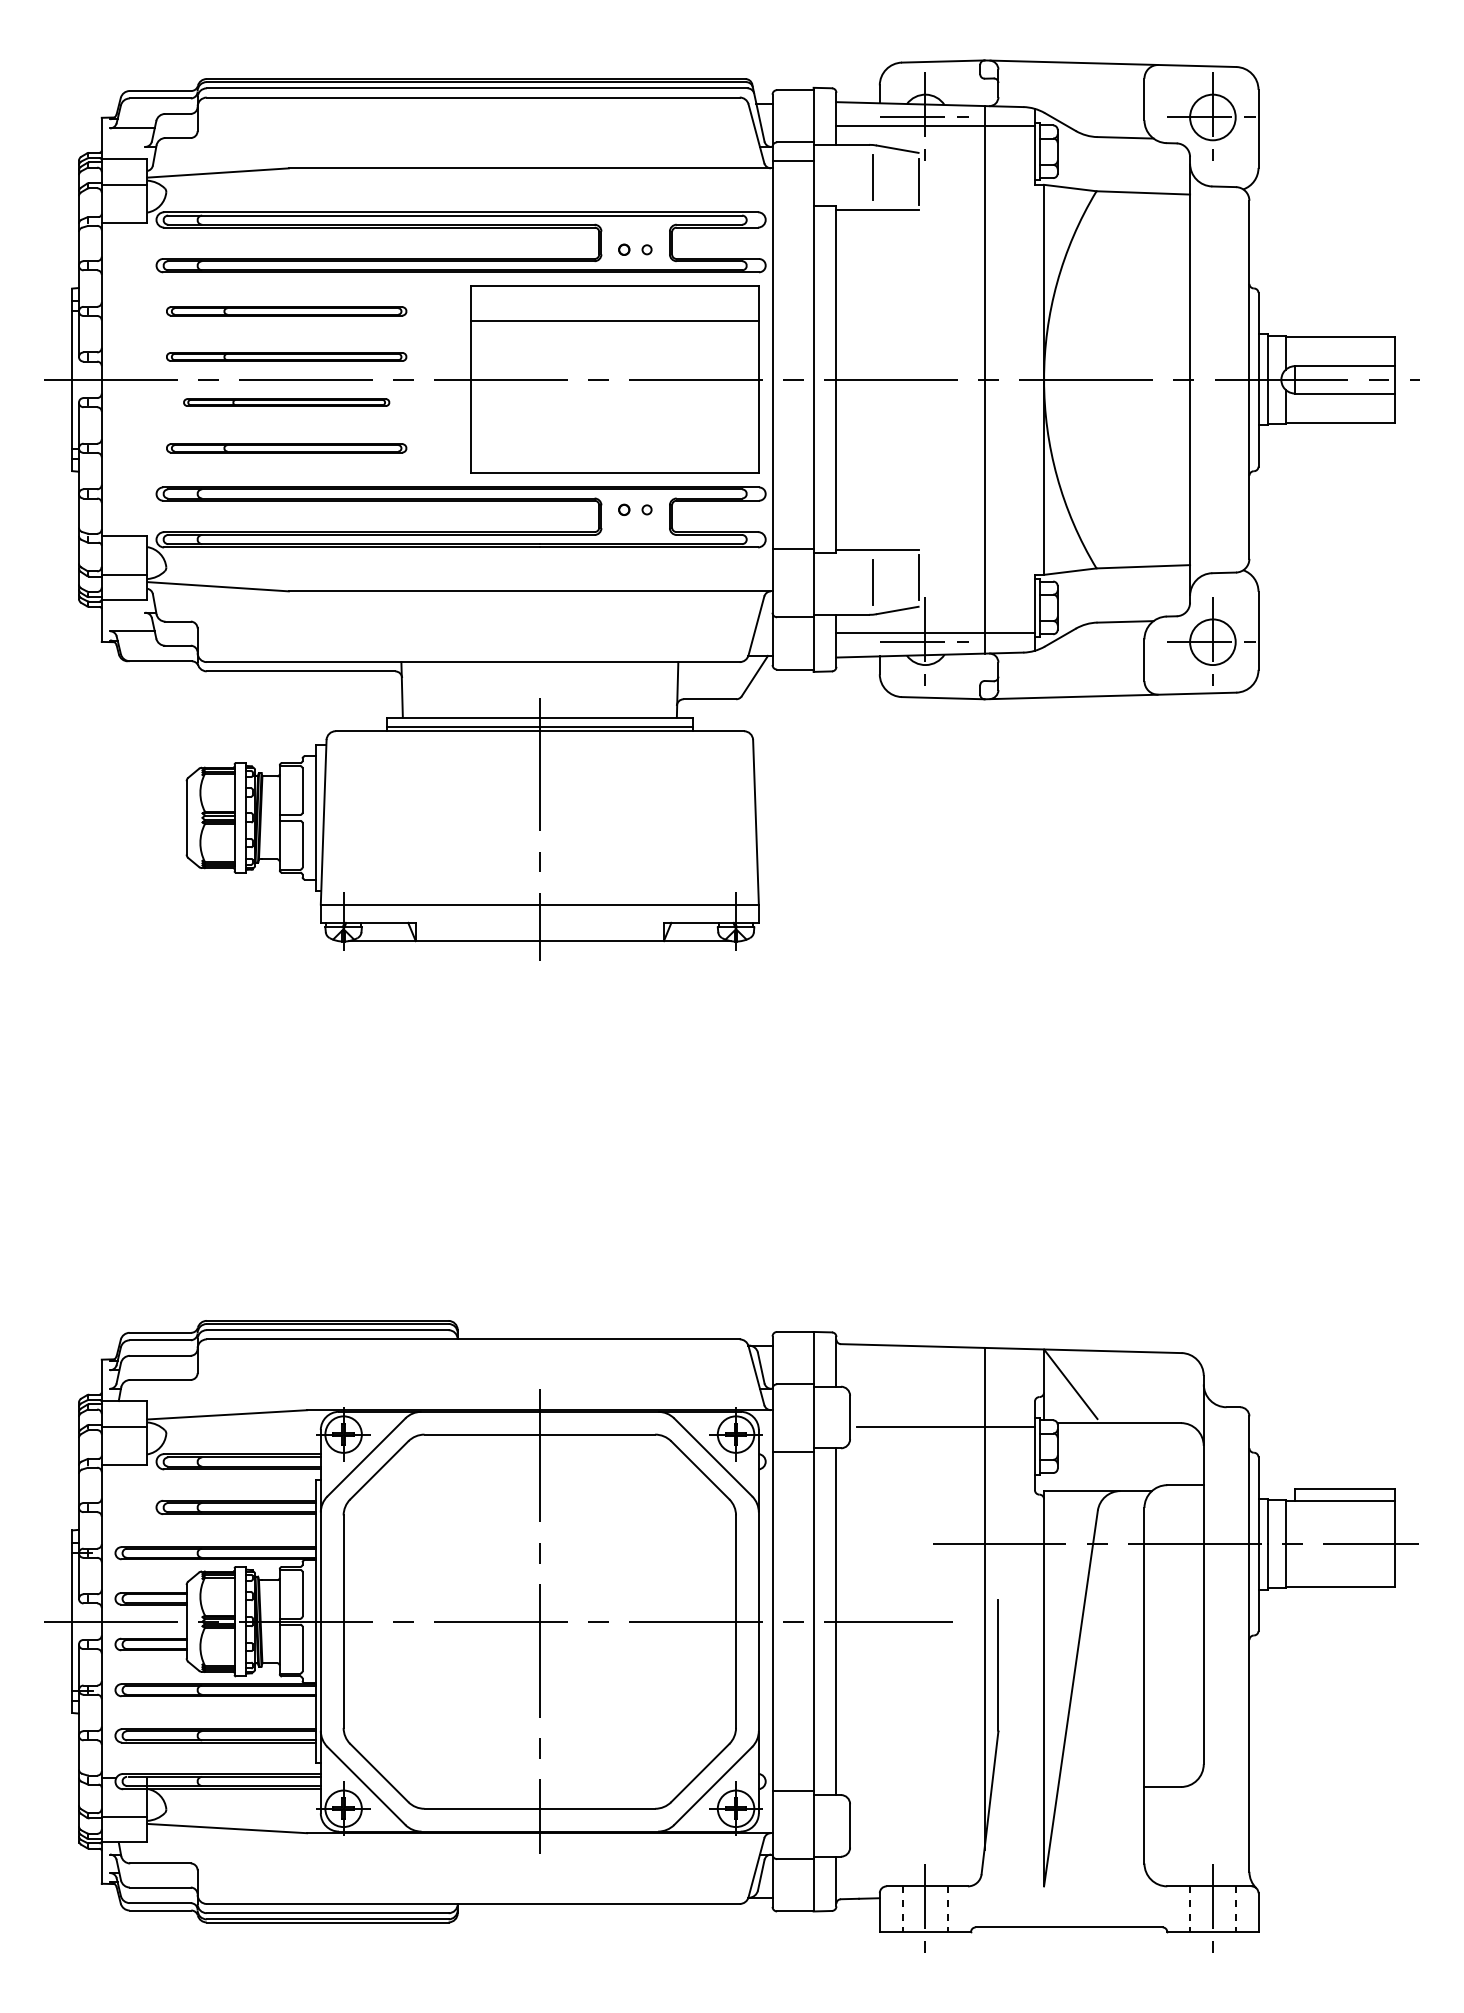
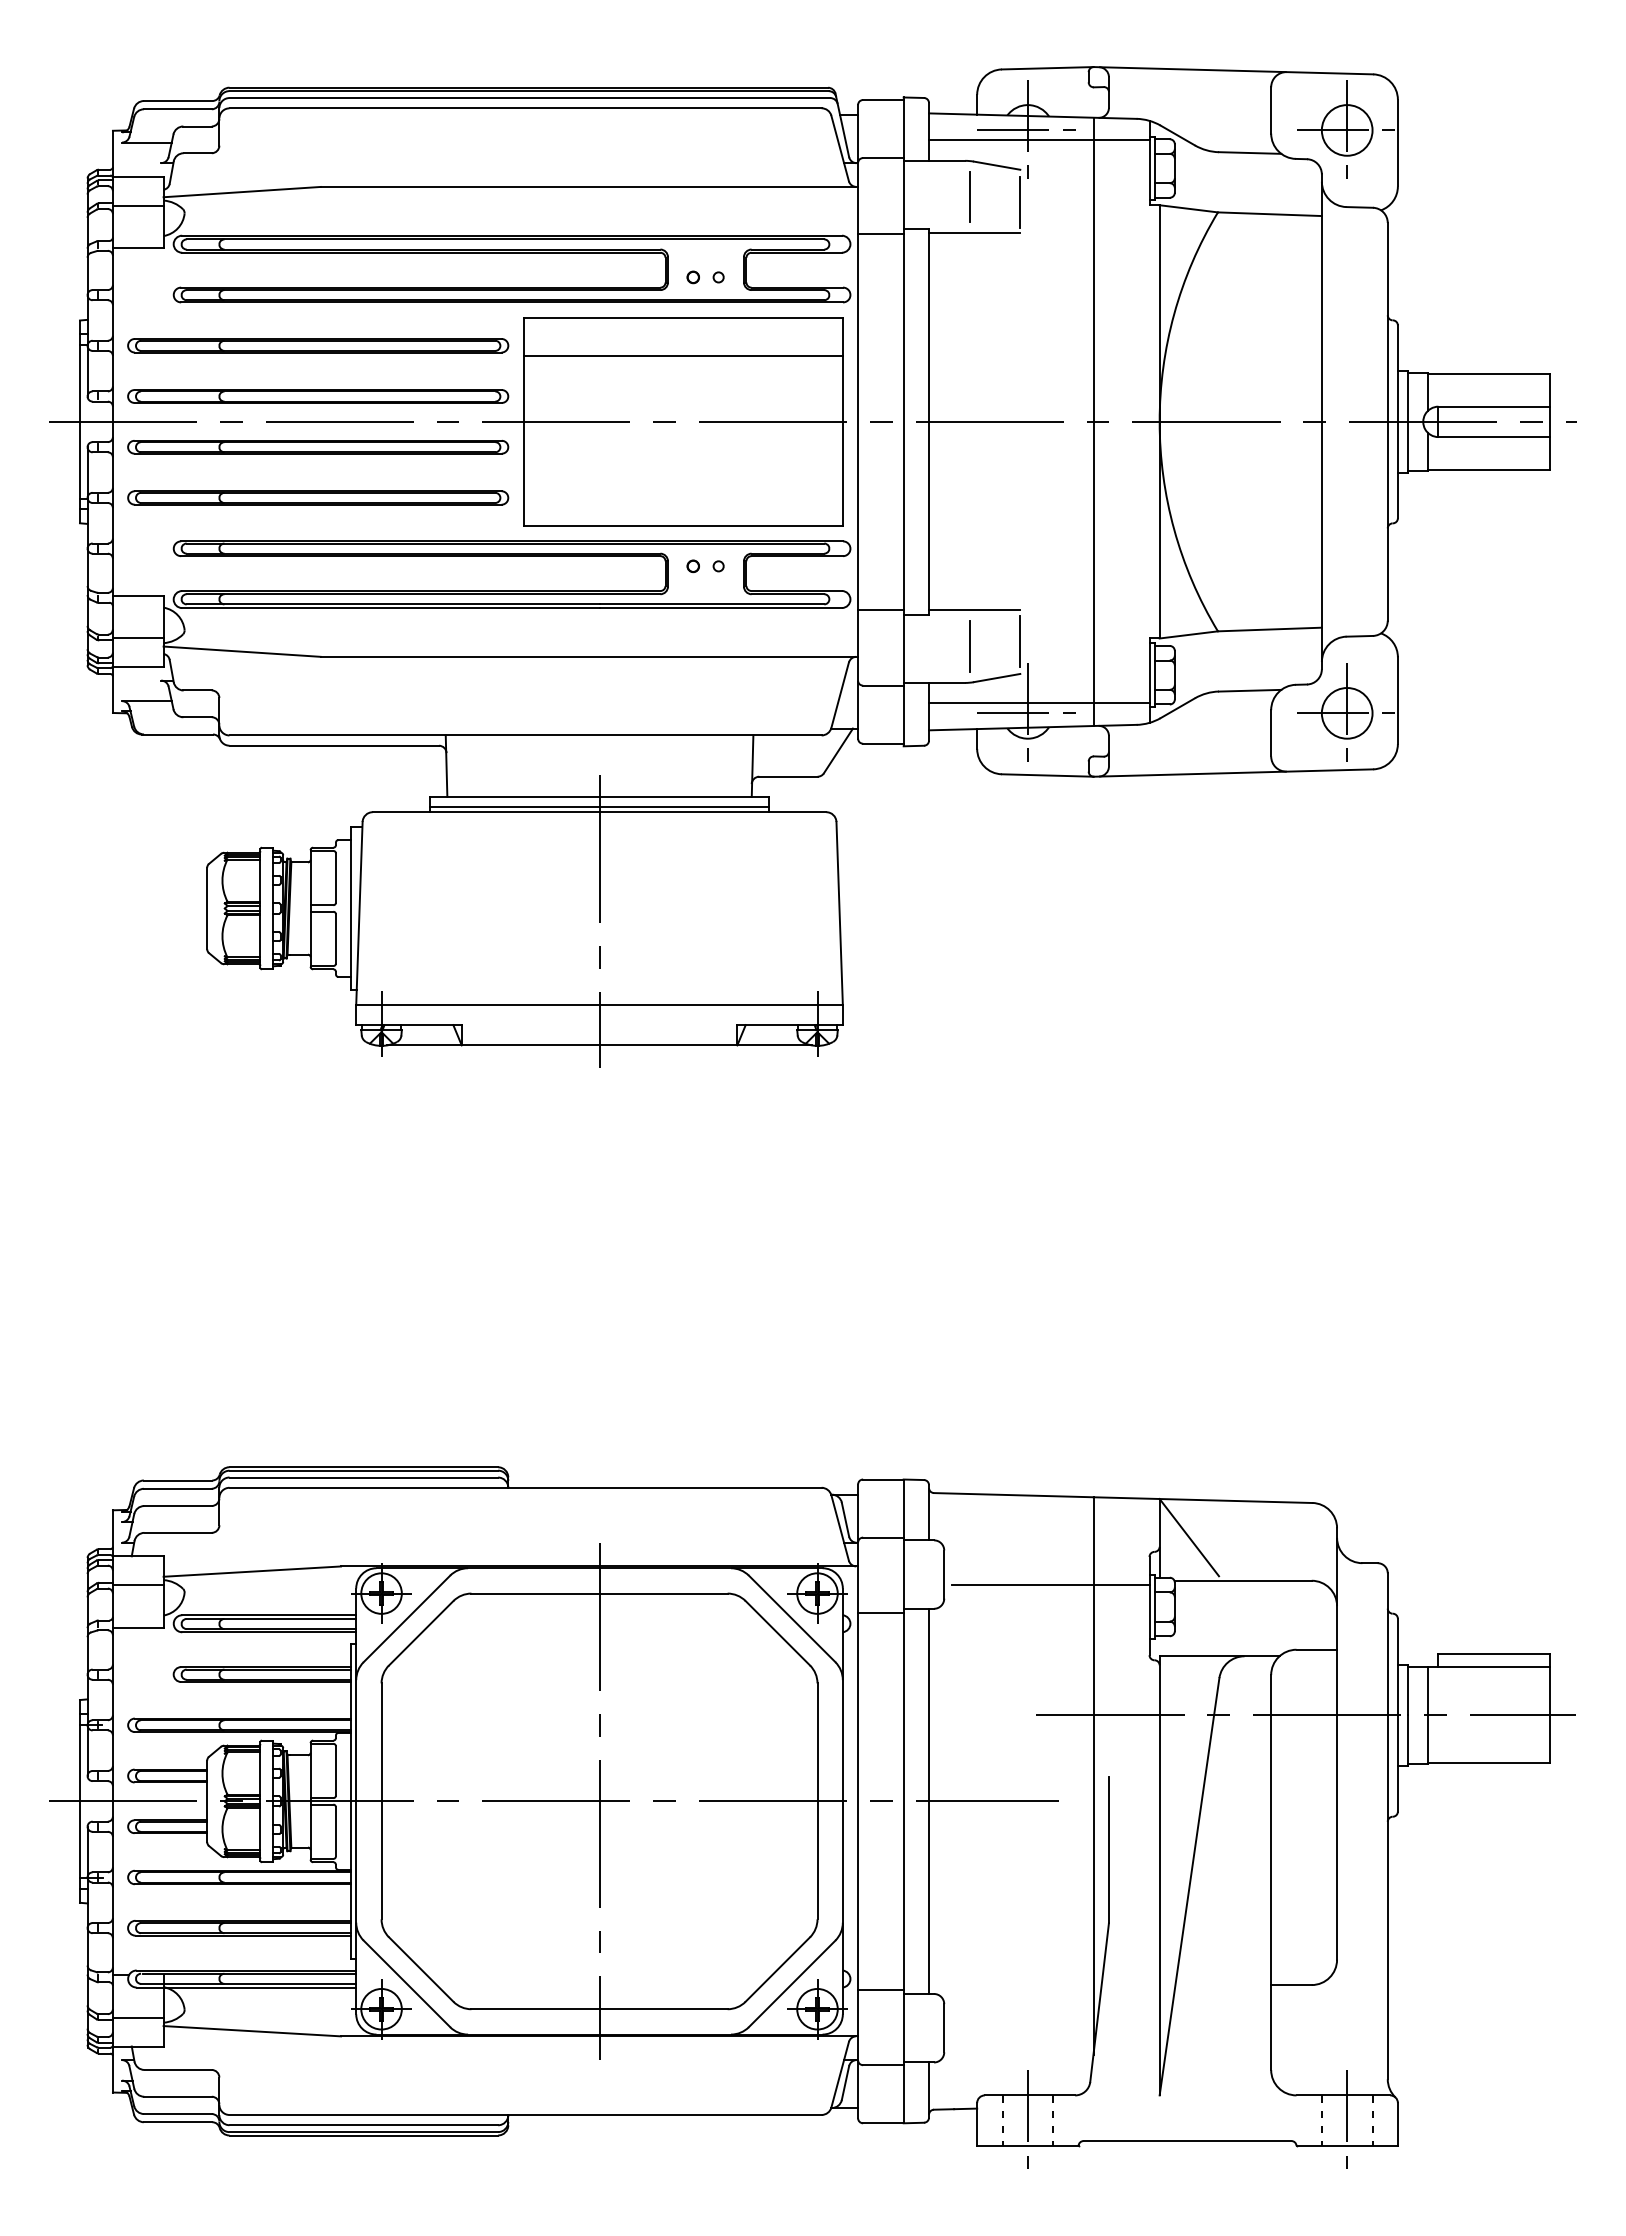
line: (792, 160) -> (880, 233), moved
part: (286, 311) -> (318, 345), size x1.43
part: (286, 357) -> (318, 396), size x1.43
part: (286, 402) -> (318, 446), size x1.67
part: (286, 447) -> (318, 497), size x1.43

